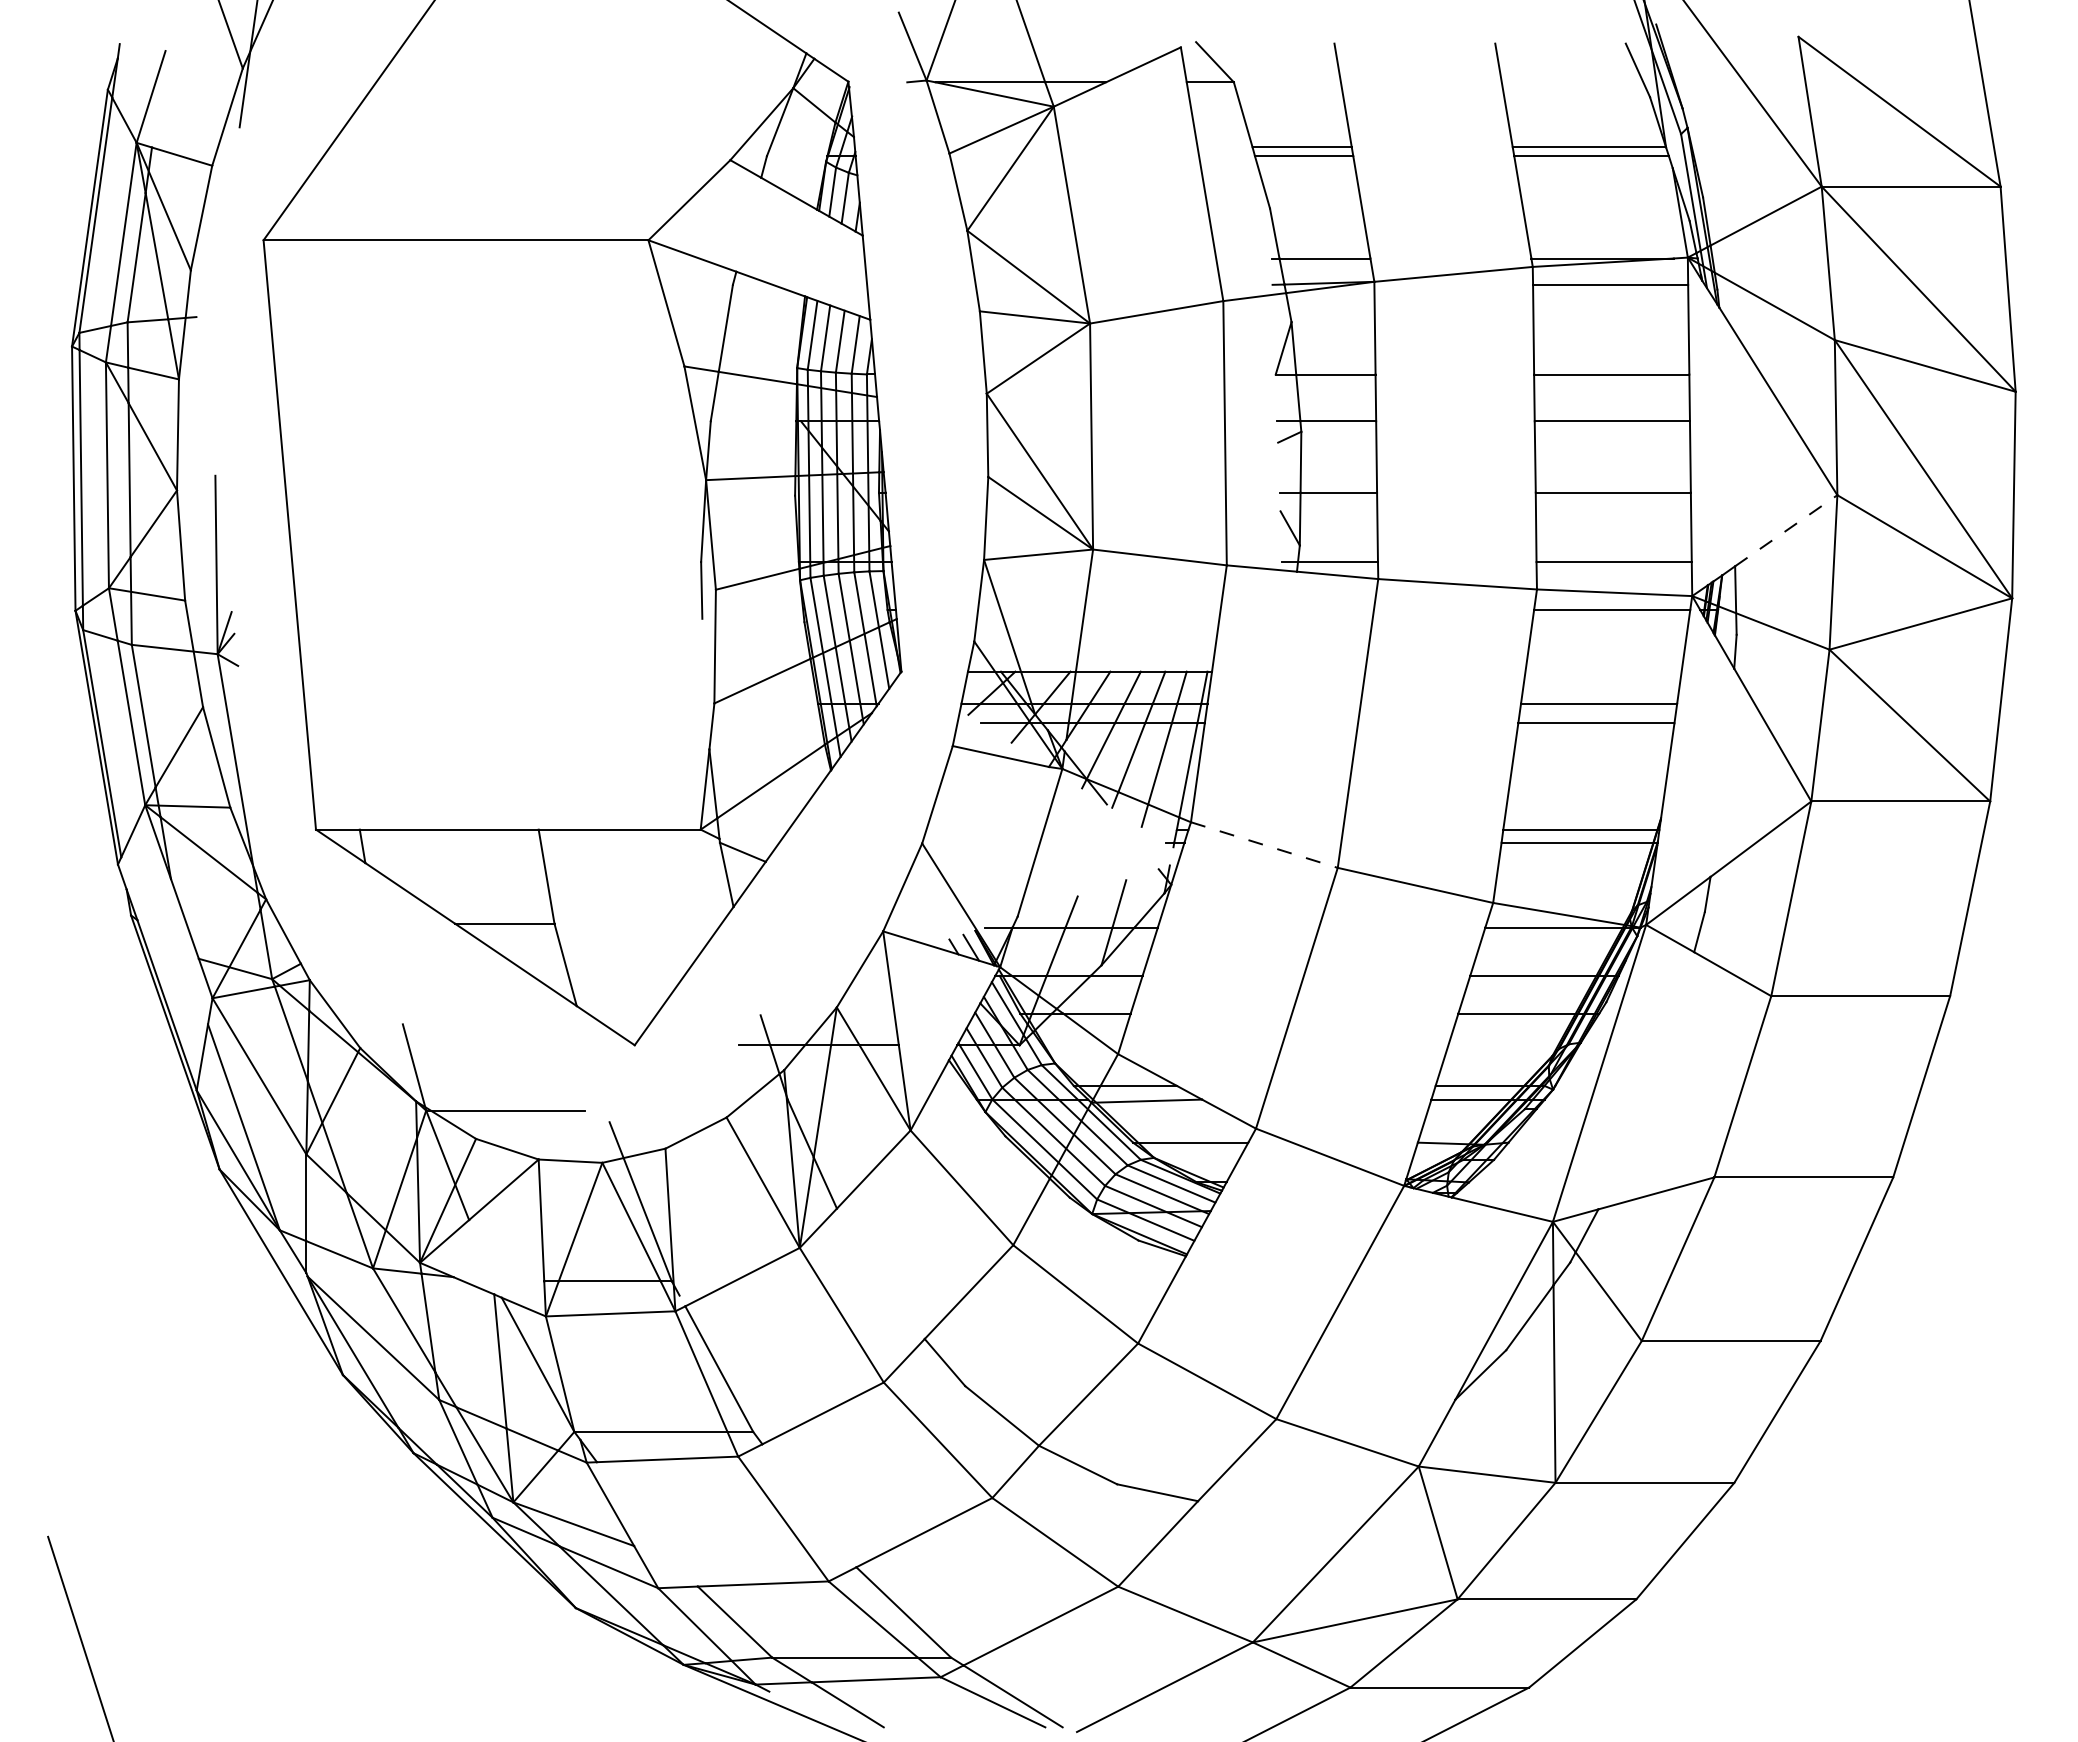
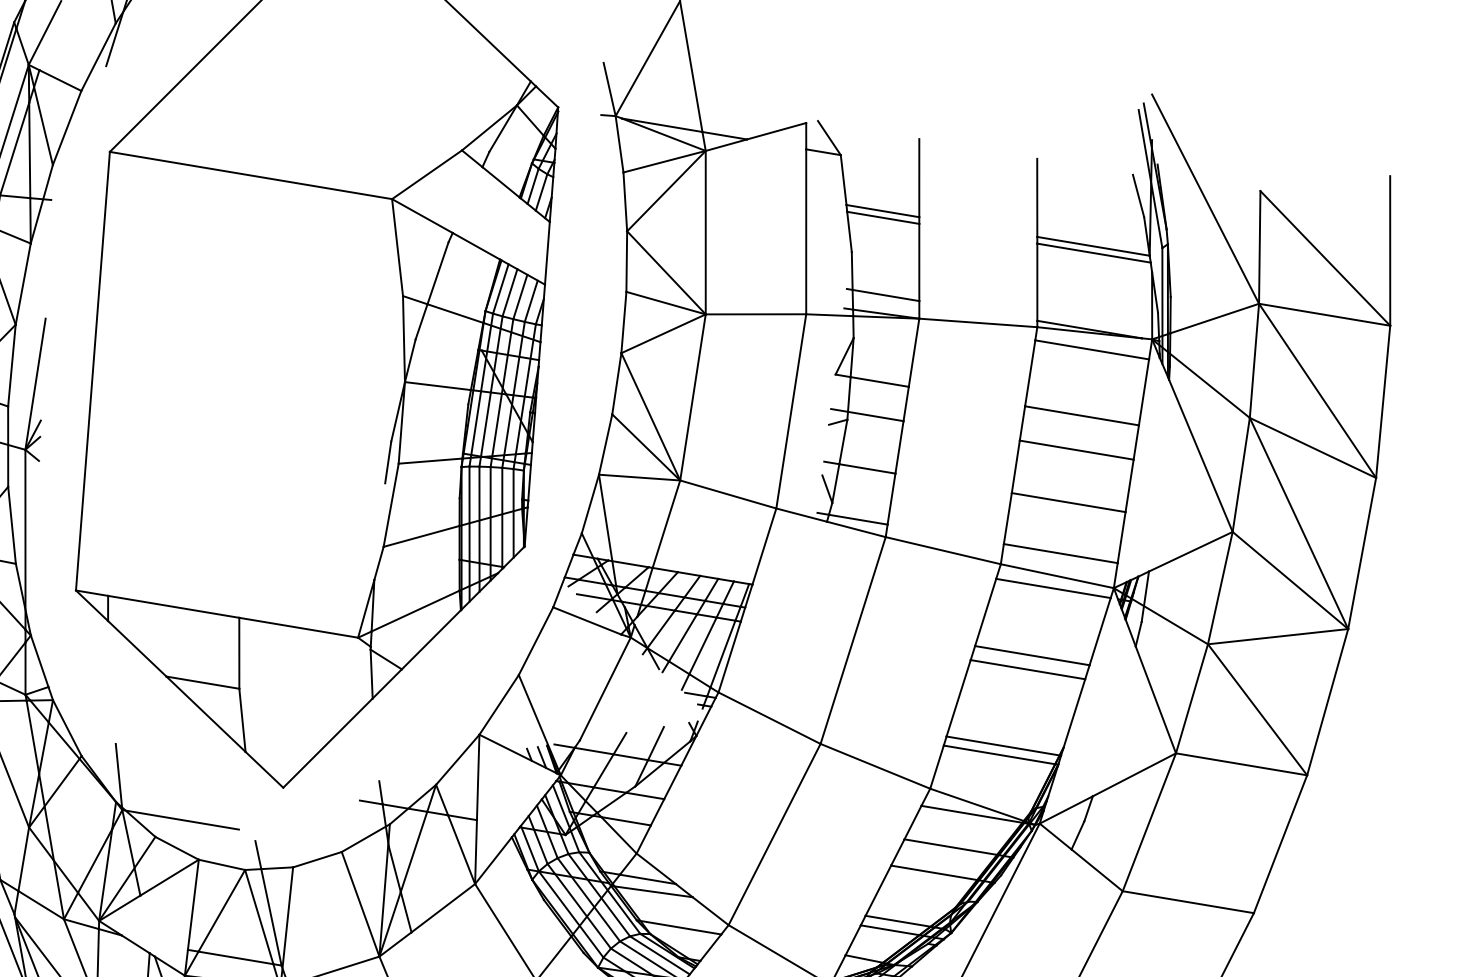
line: (1786, 530) -> (1191, 551), dashed -> solid
line: (1161, 830) -> (695, 694), added
line: (1264, 845) -> (769, 718), dashed -> solid

